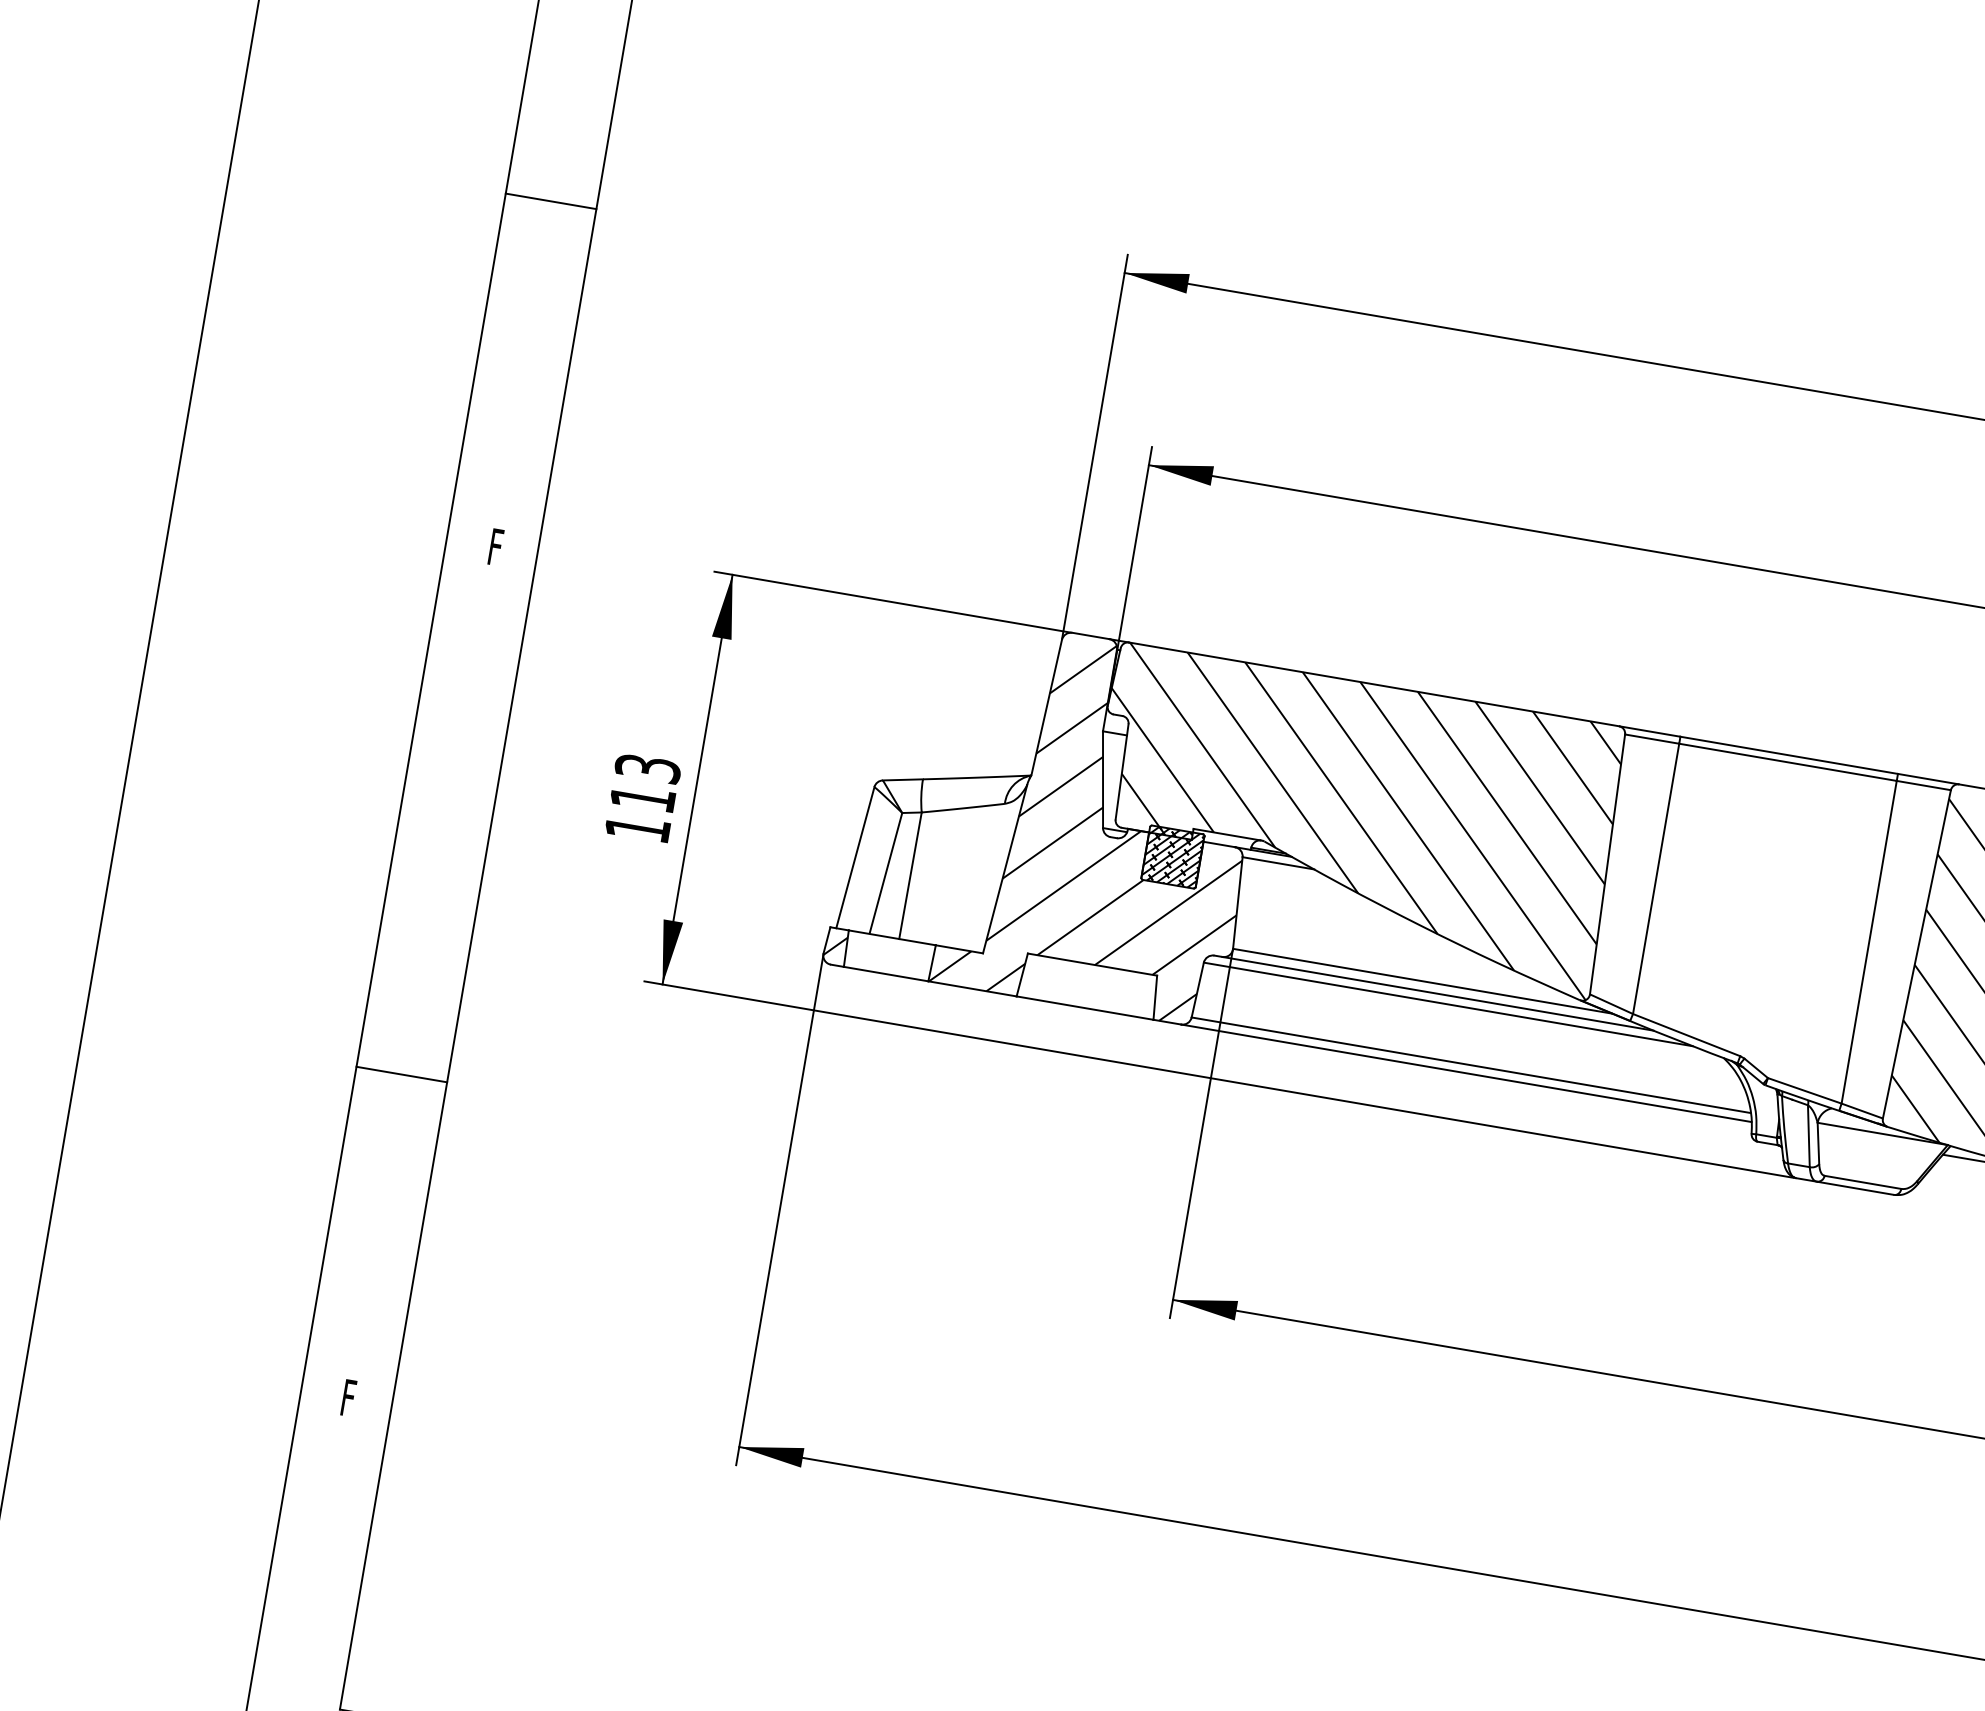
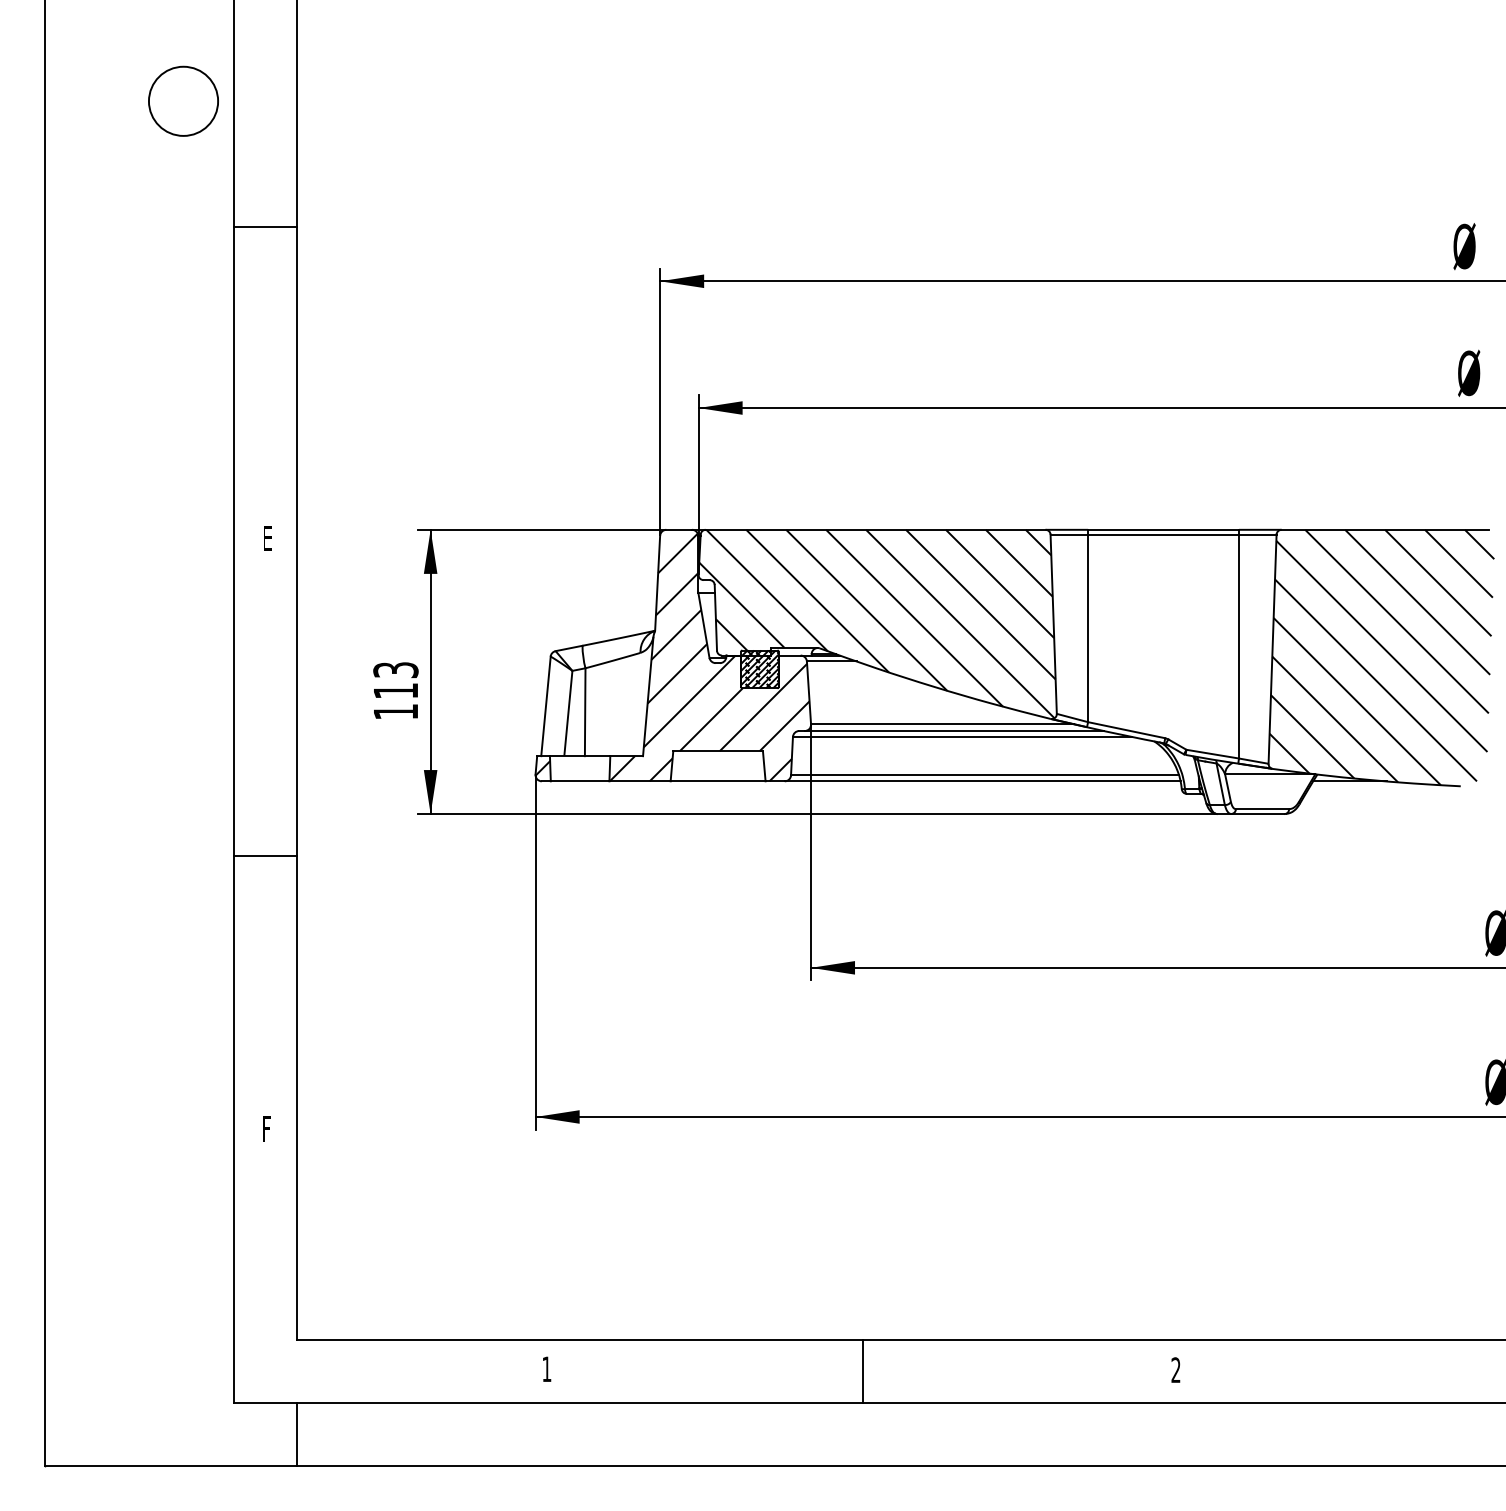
line: (549, 201) -> (264, 227), moved
text: (496, 548) -> (268, 539), F -> E
line: (400, 1073) -> (264, 855), moved

